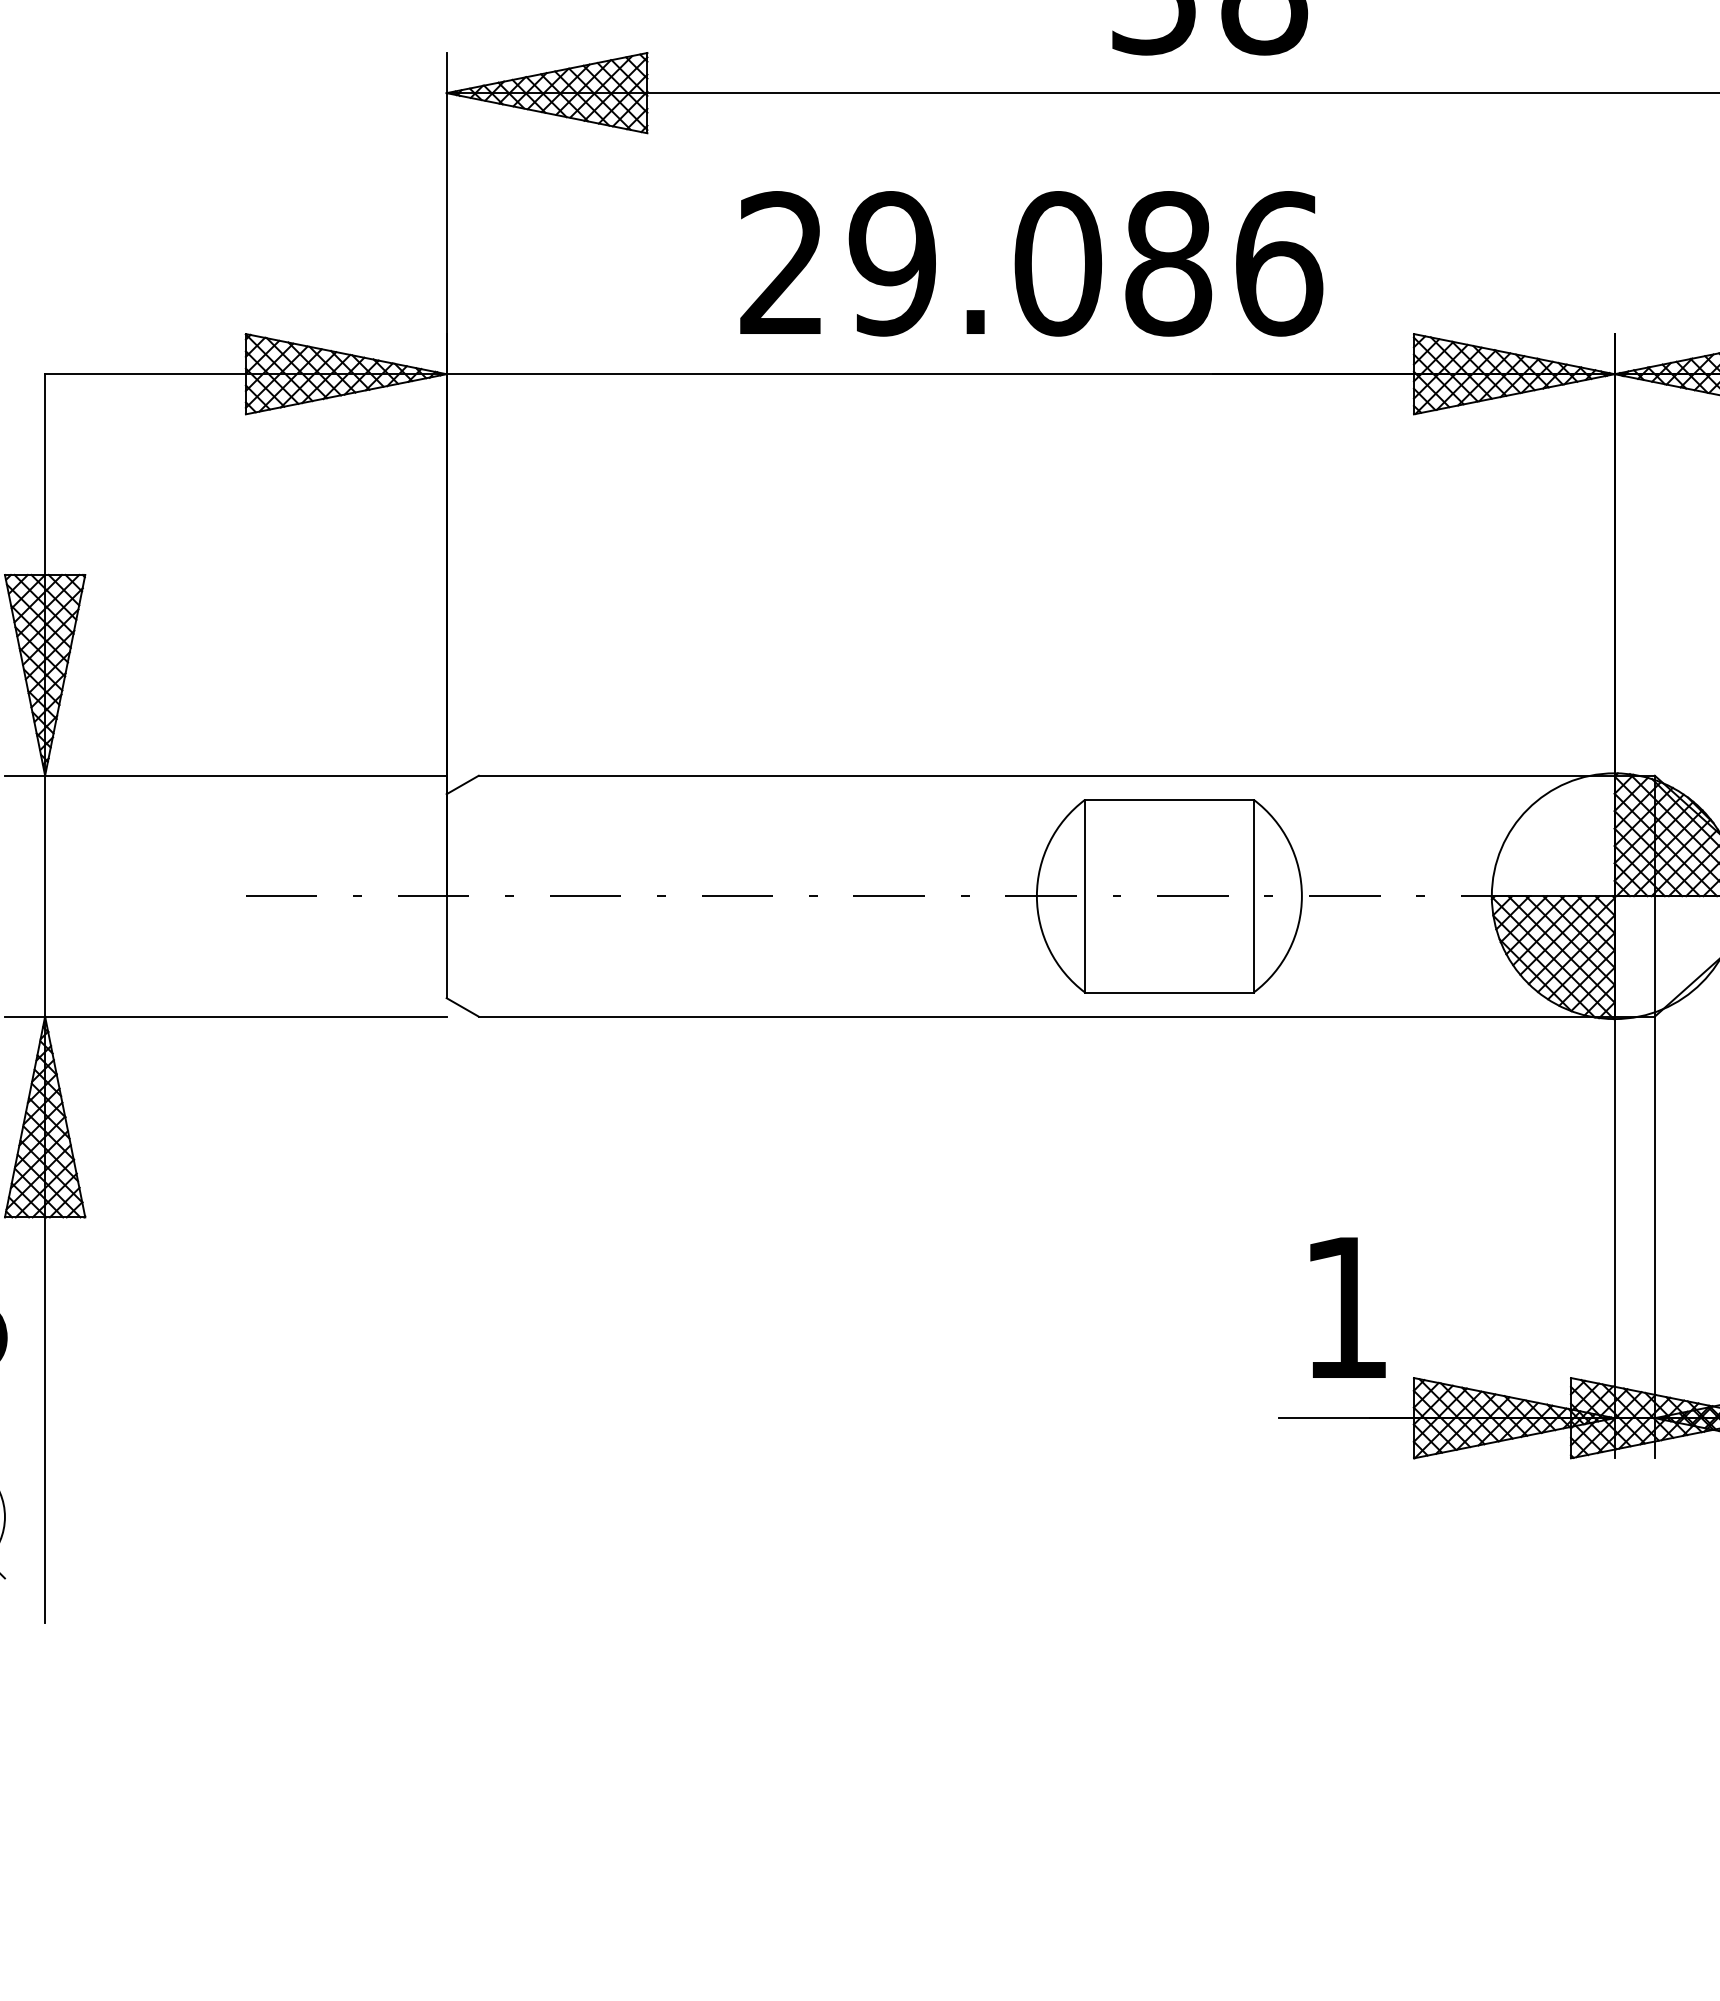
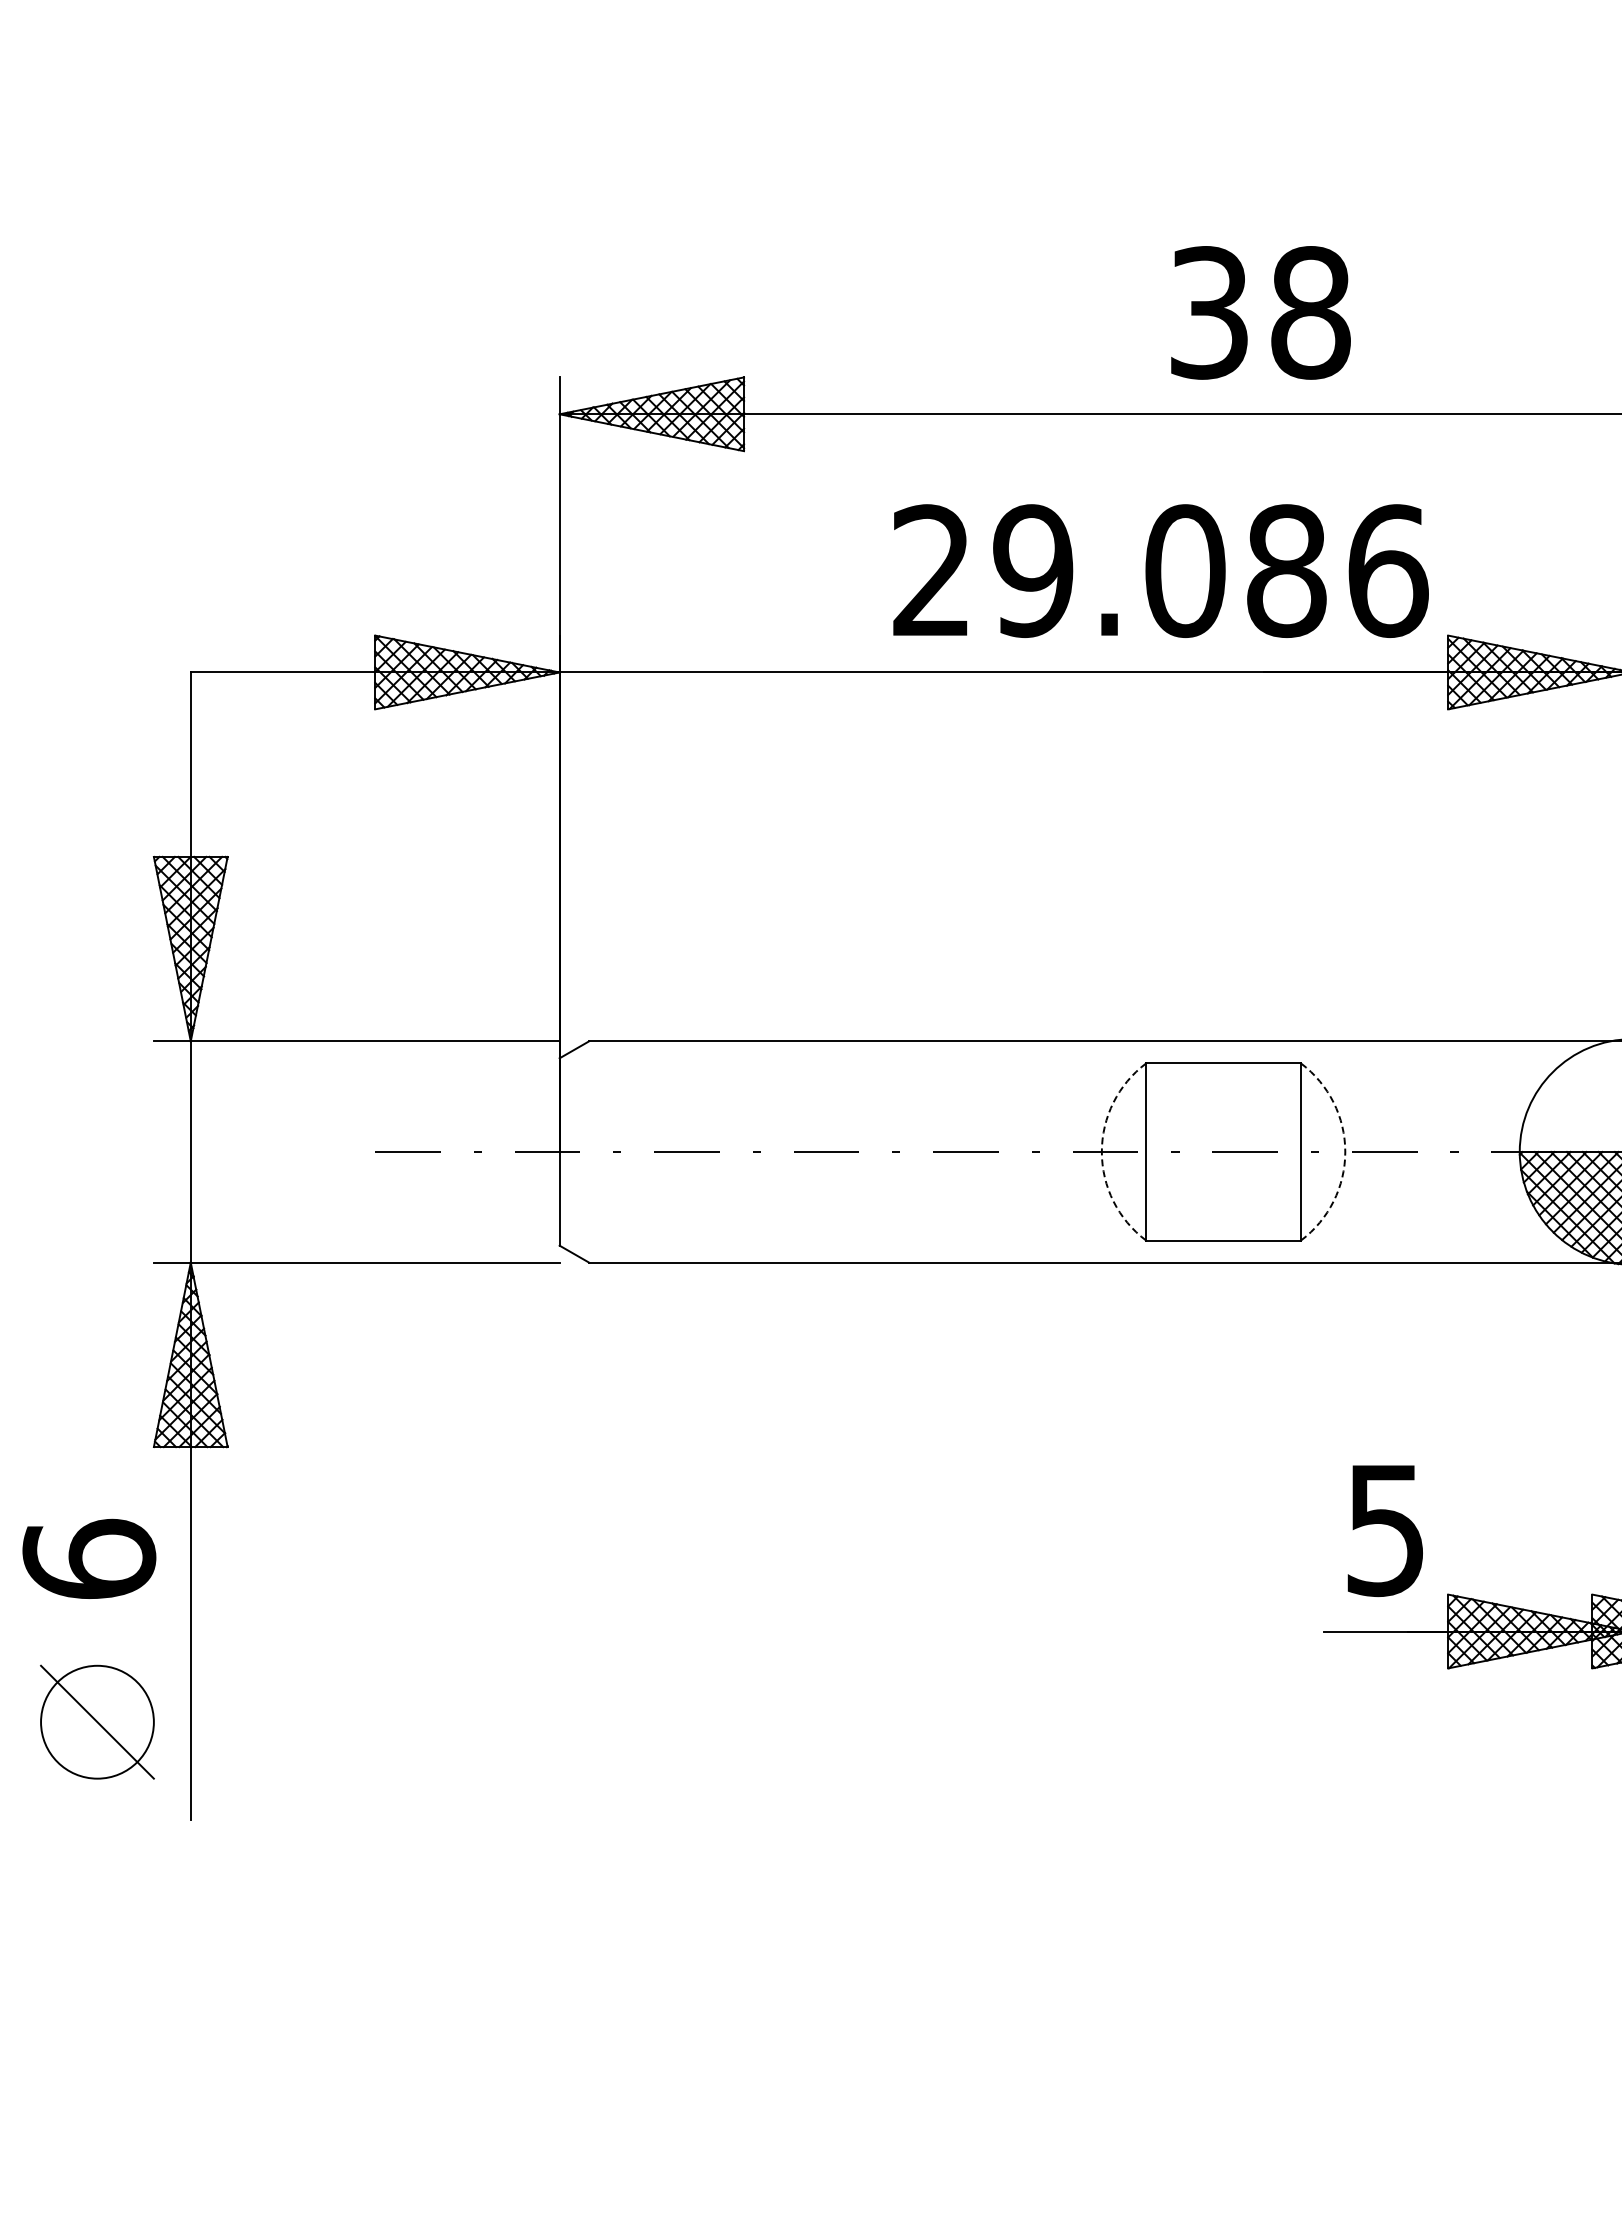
text: (1031, 263) -> (1160, 570), moved
arc: (1036, 896) -> (1101, 1152), solid -> dashed
arc: (1302, 896) -> (1345, 1152), solid -> dashed
text: (1344, 1309) -> (1384, 1531), 1 -> 5

